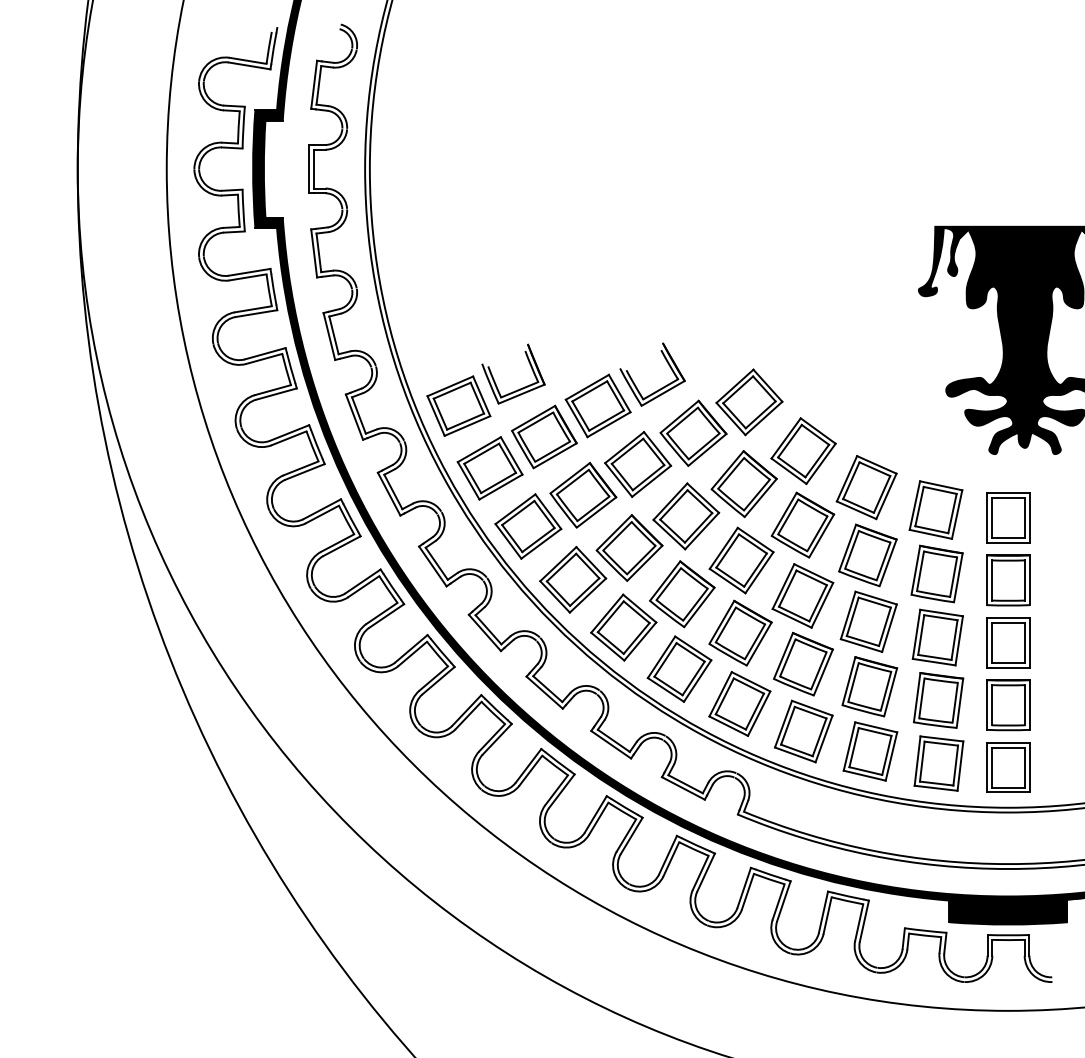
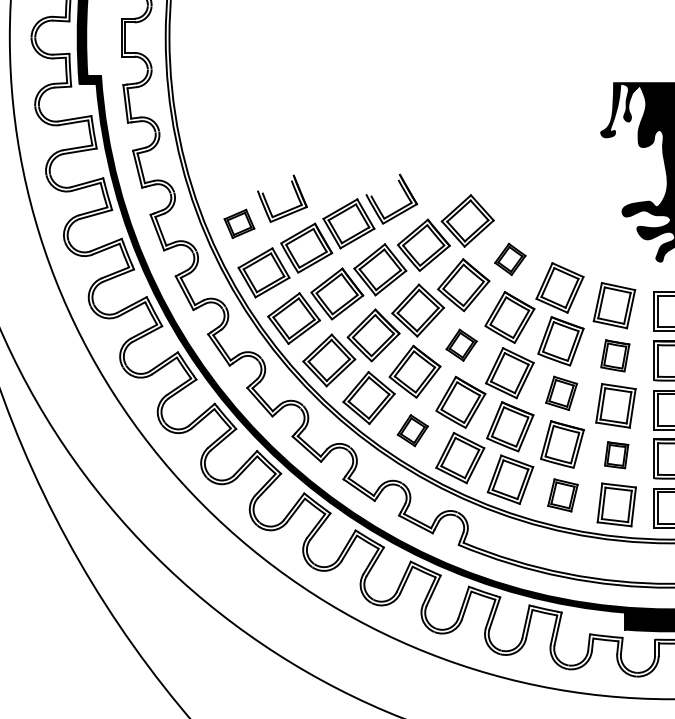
part: (458, 405) -> (239, 223), size x0.6
part: (803, 451) -> (510, 259), size x0.6
part: (741, 560) -> (461, 345), size x0.6
part: (936, 573) -> (614, 355), size x0.7
part: (868, 621) -> (561, 393), size x0.7
part: (679, 668) -> (412, 430), size x0.6
part: (938, 700) -> (616, 455), size x0.6
part: (870, 751) -> (562, 495), size x0.7

